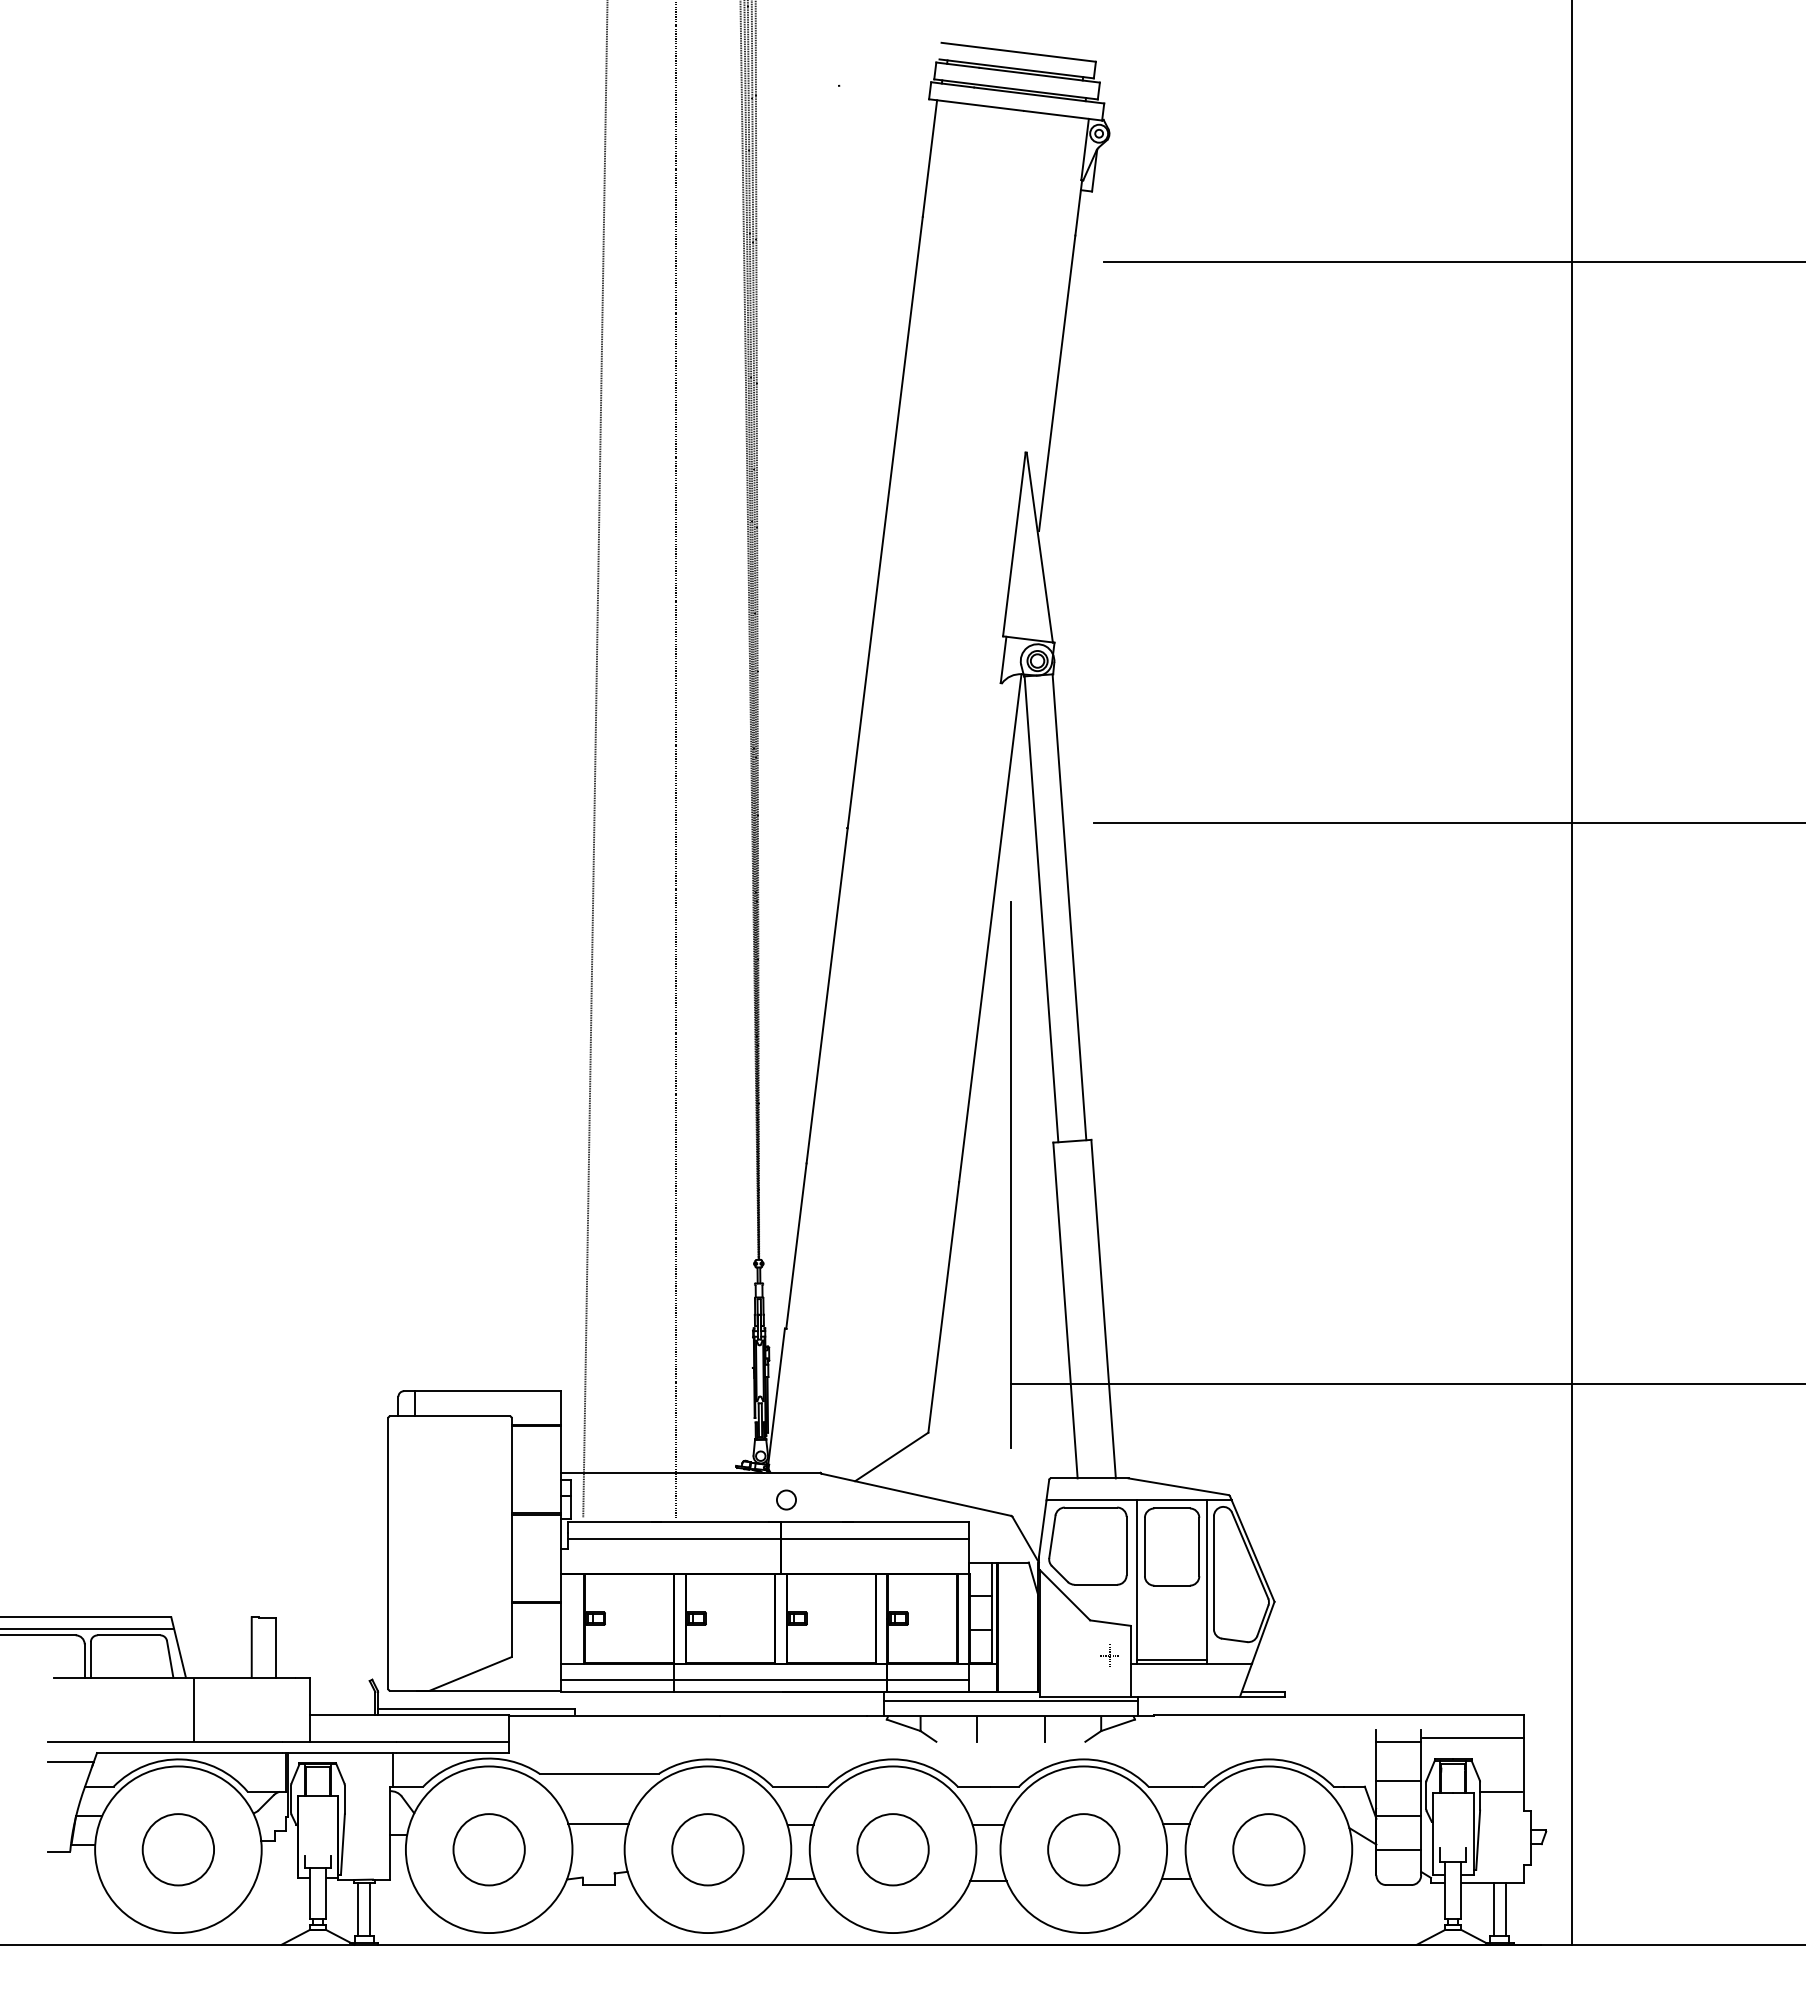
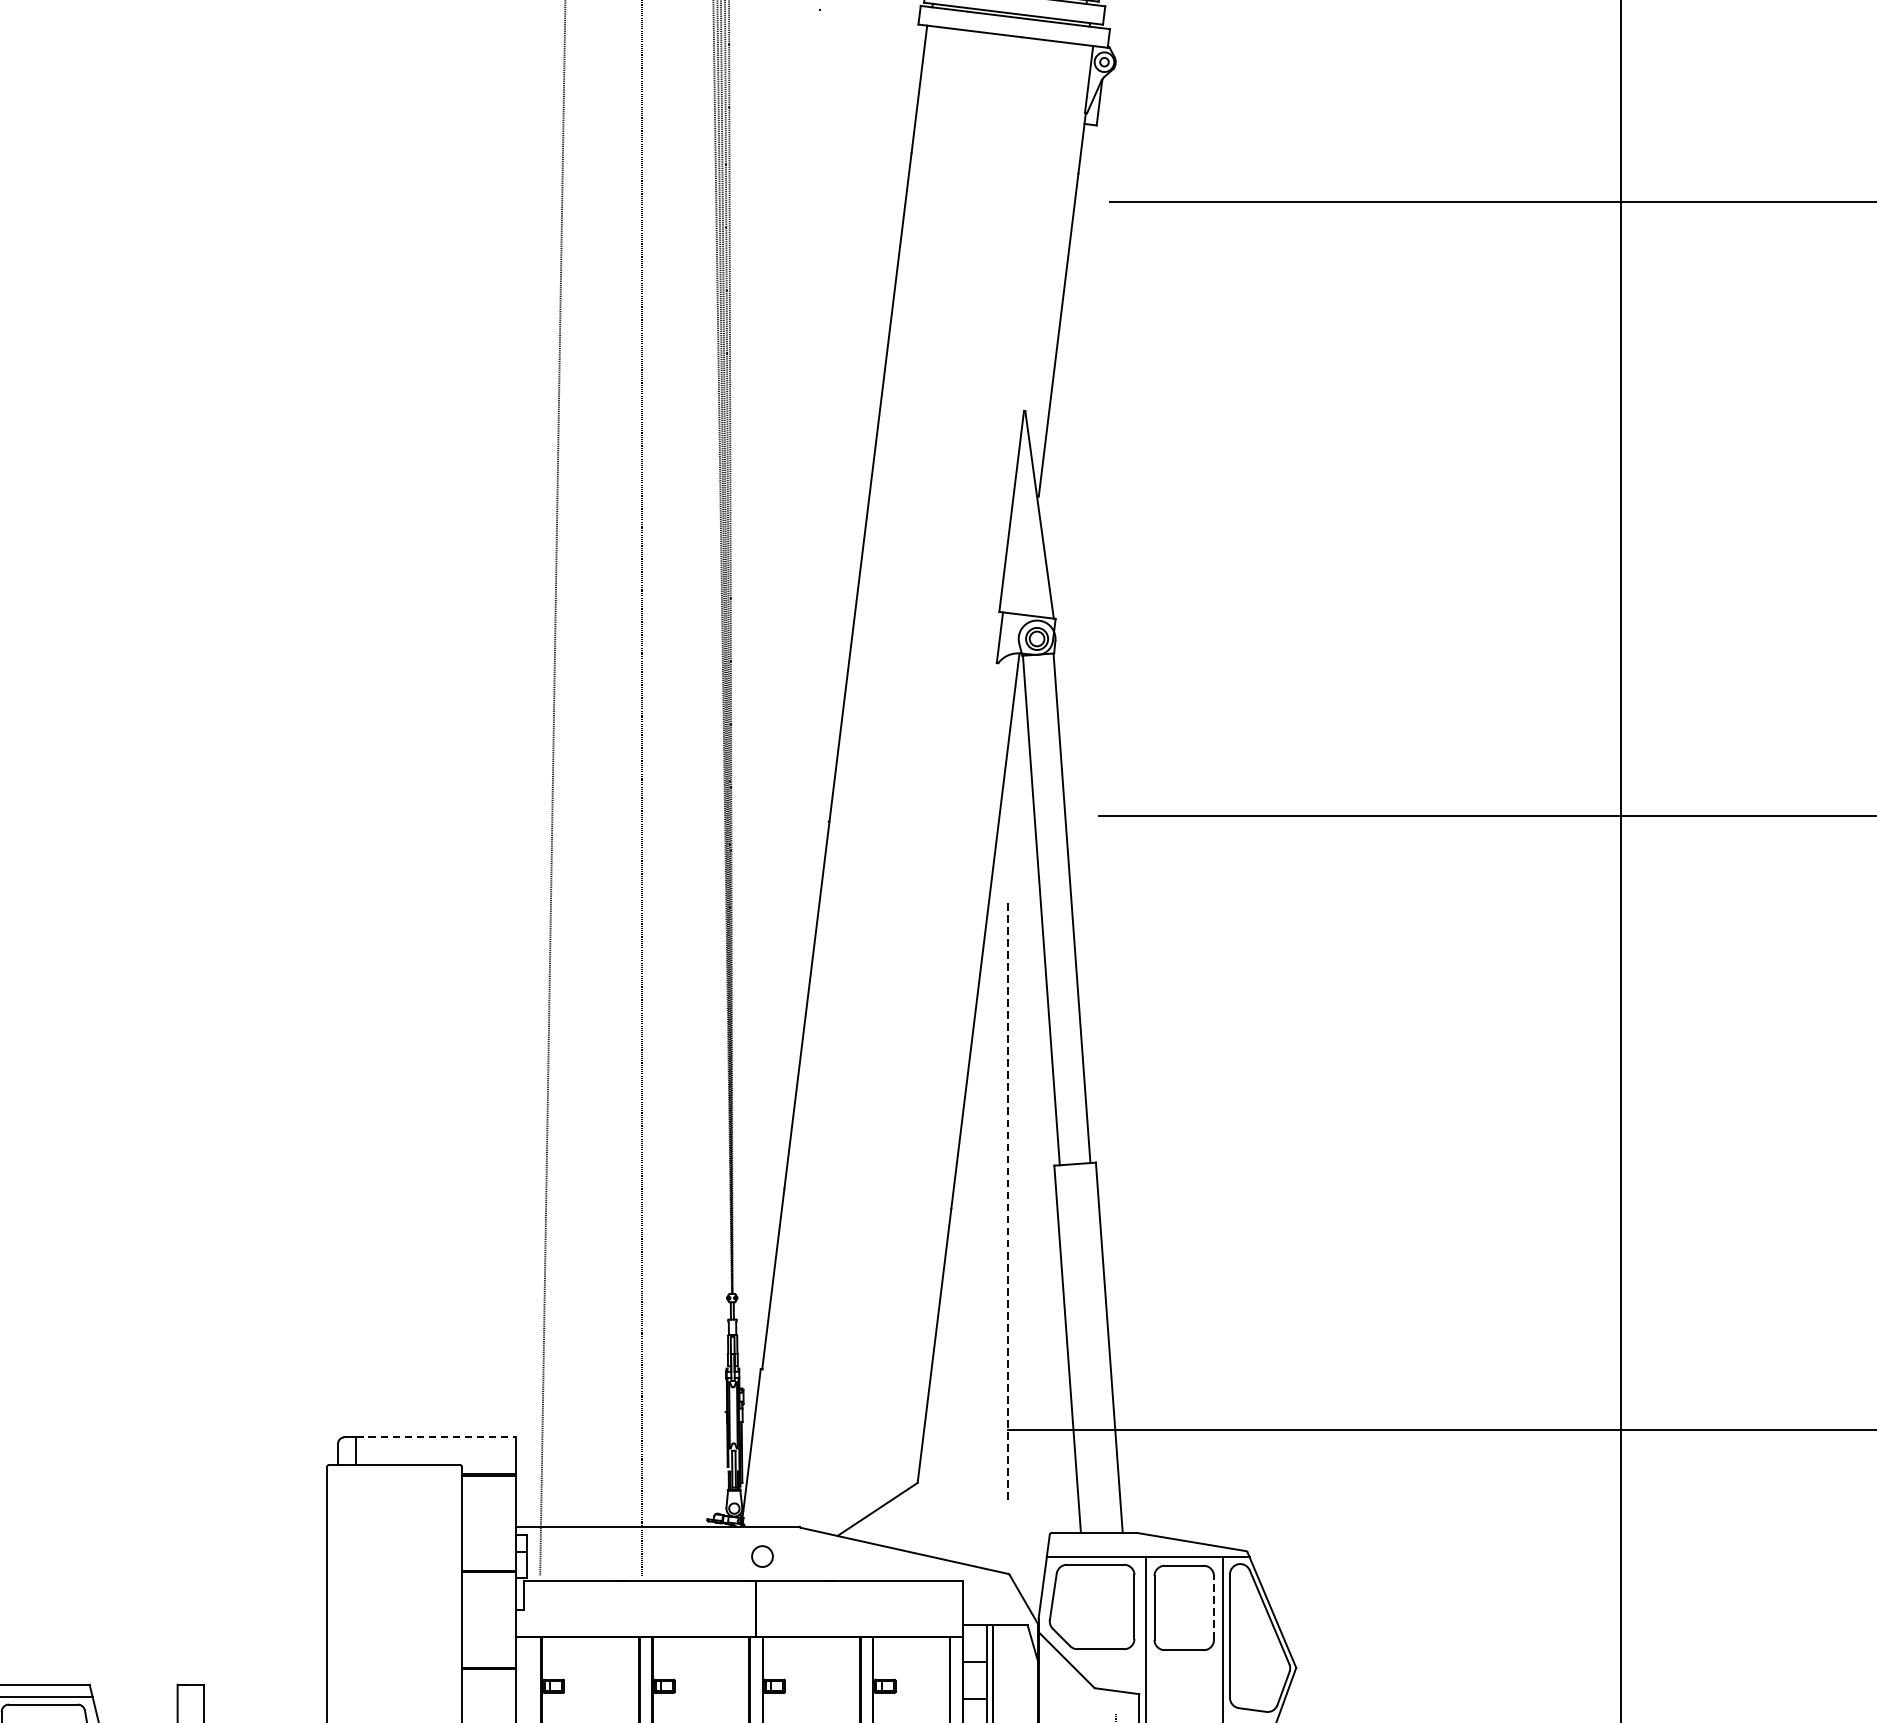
line: (1010, 1174) -> (1007, 1200), solid -> dashed
line: (488, 1391) -> (436, 1437), solid -> dashed
line: (768, 1539) -> (742, 1599), removed
line: (1199, 1546) -> (1214, 1607), solid -> dashed

